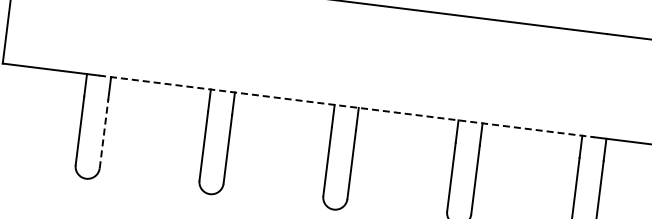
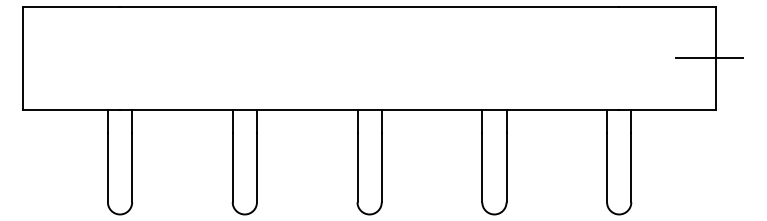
line: (346, 106) -> (369, 110), dashed -> solid
line: (104, 133) -> (132, 167), dashed -> solid

